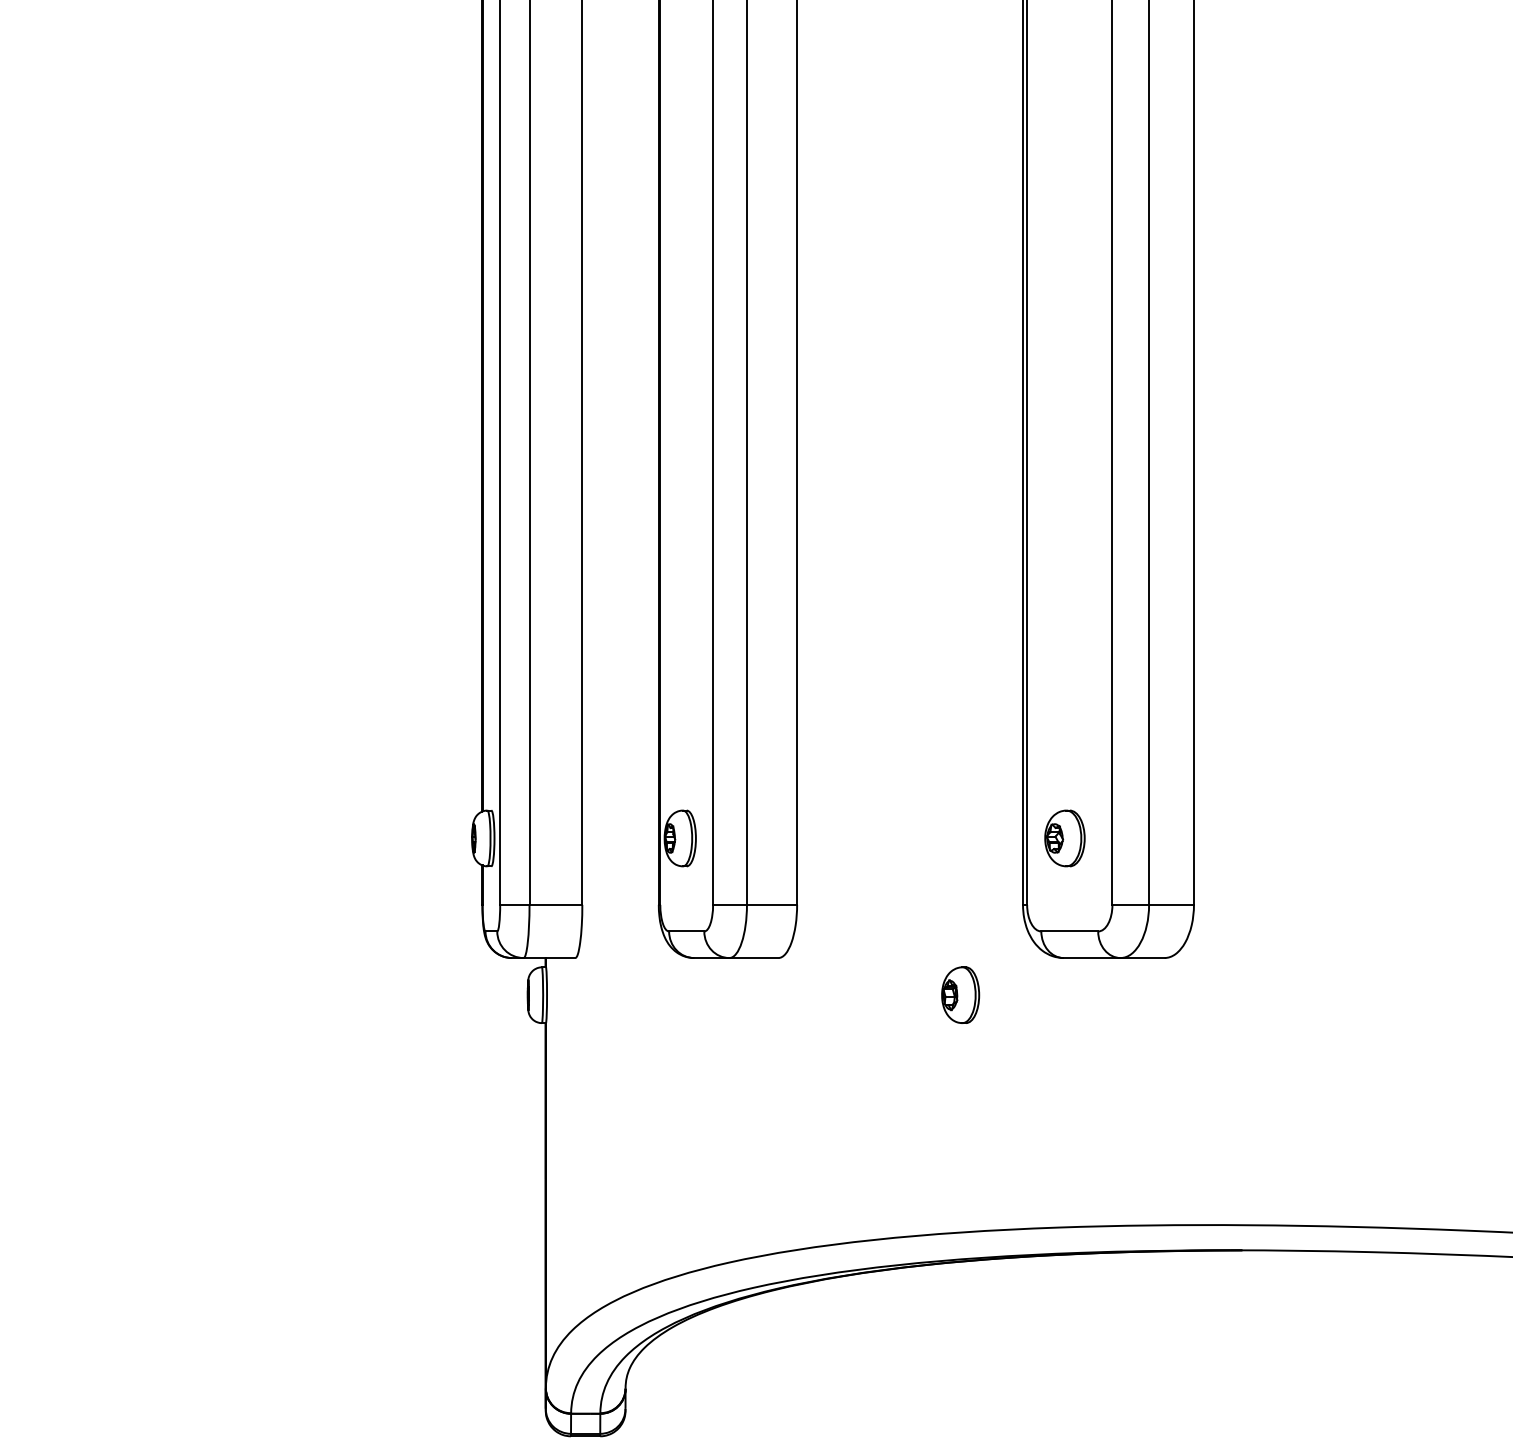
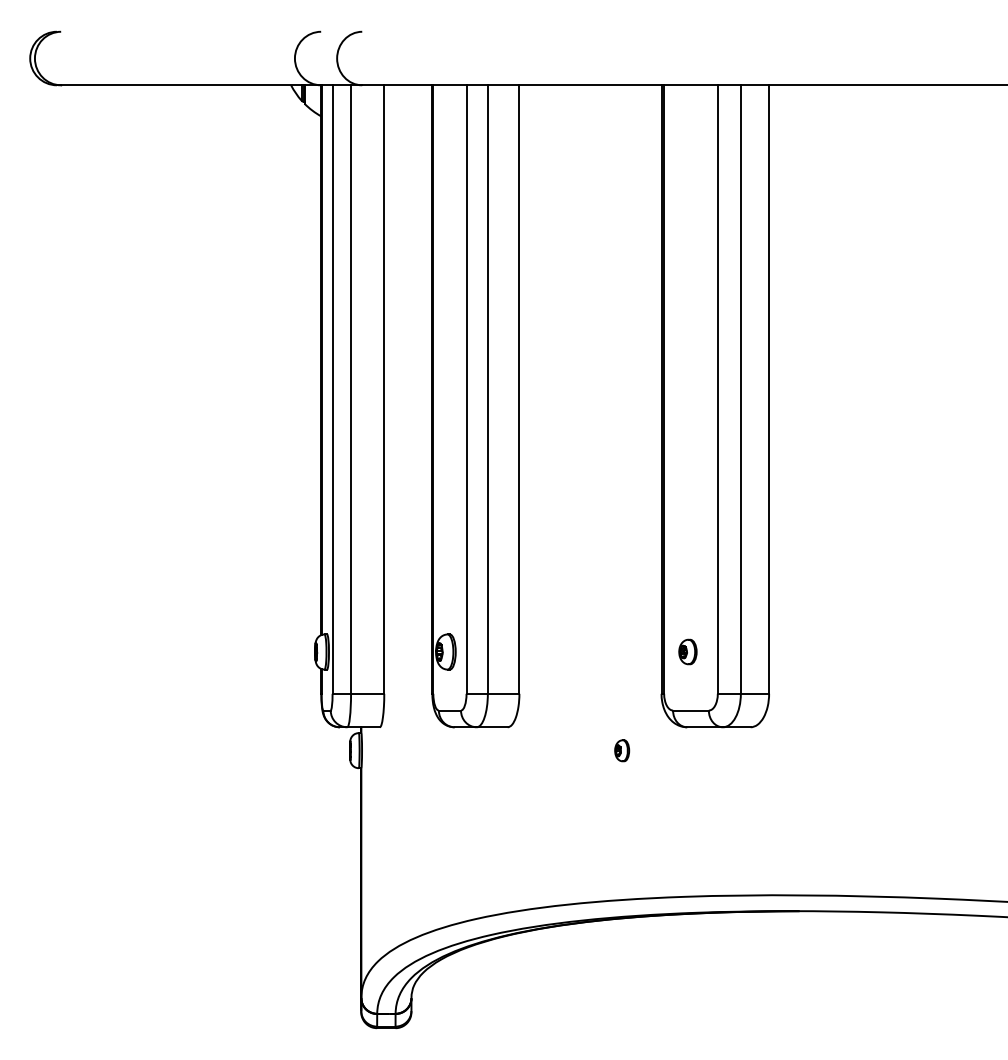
part: (1064, 837) -> (687, 651), size x0.7
part: (959, 994) -> (621, 750), size x0.6

